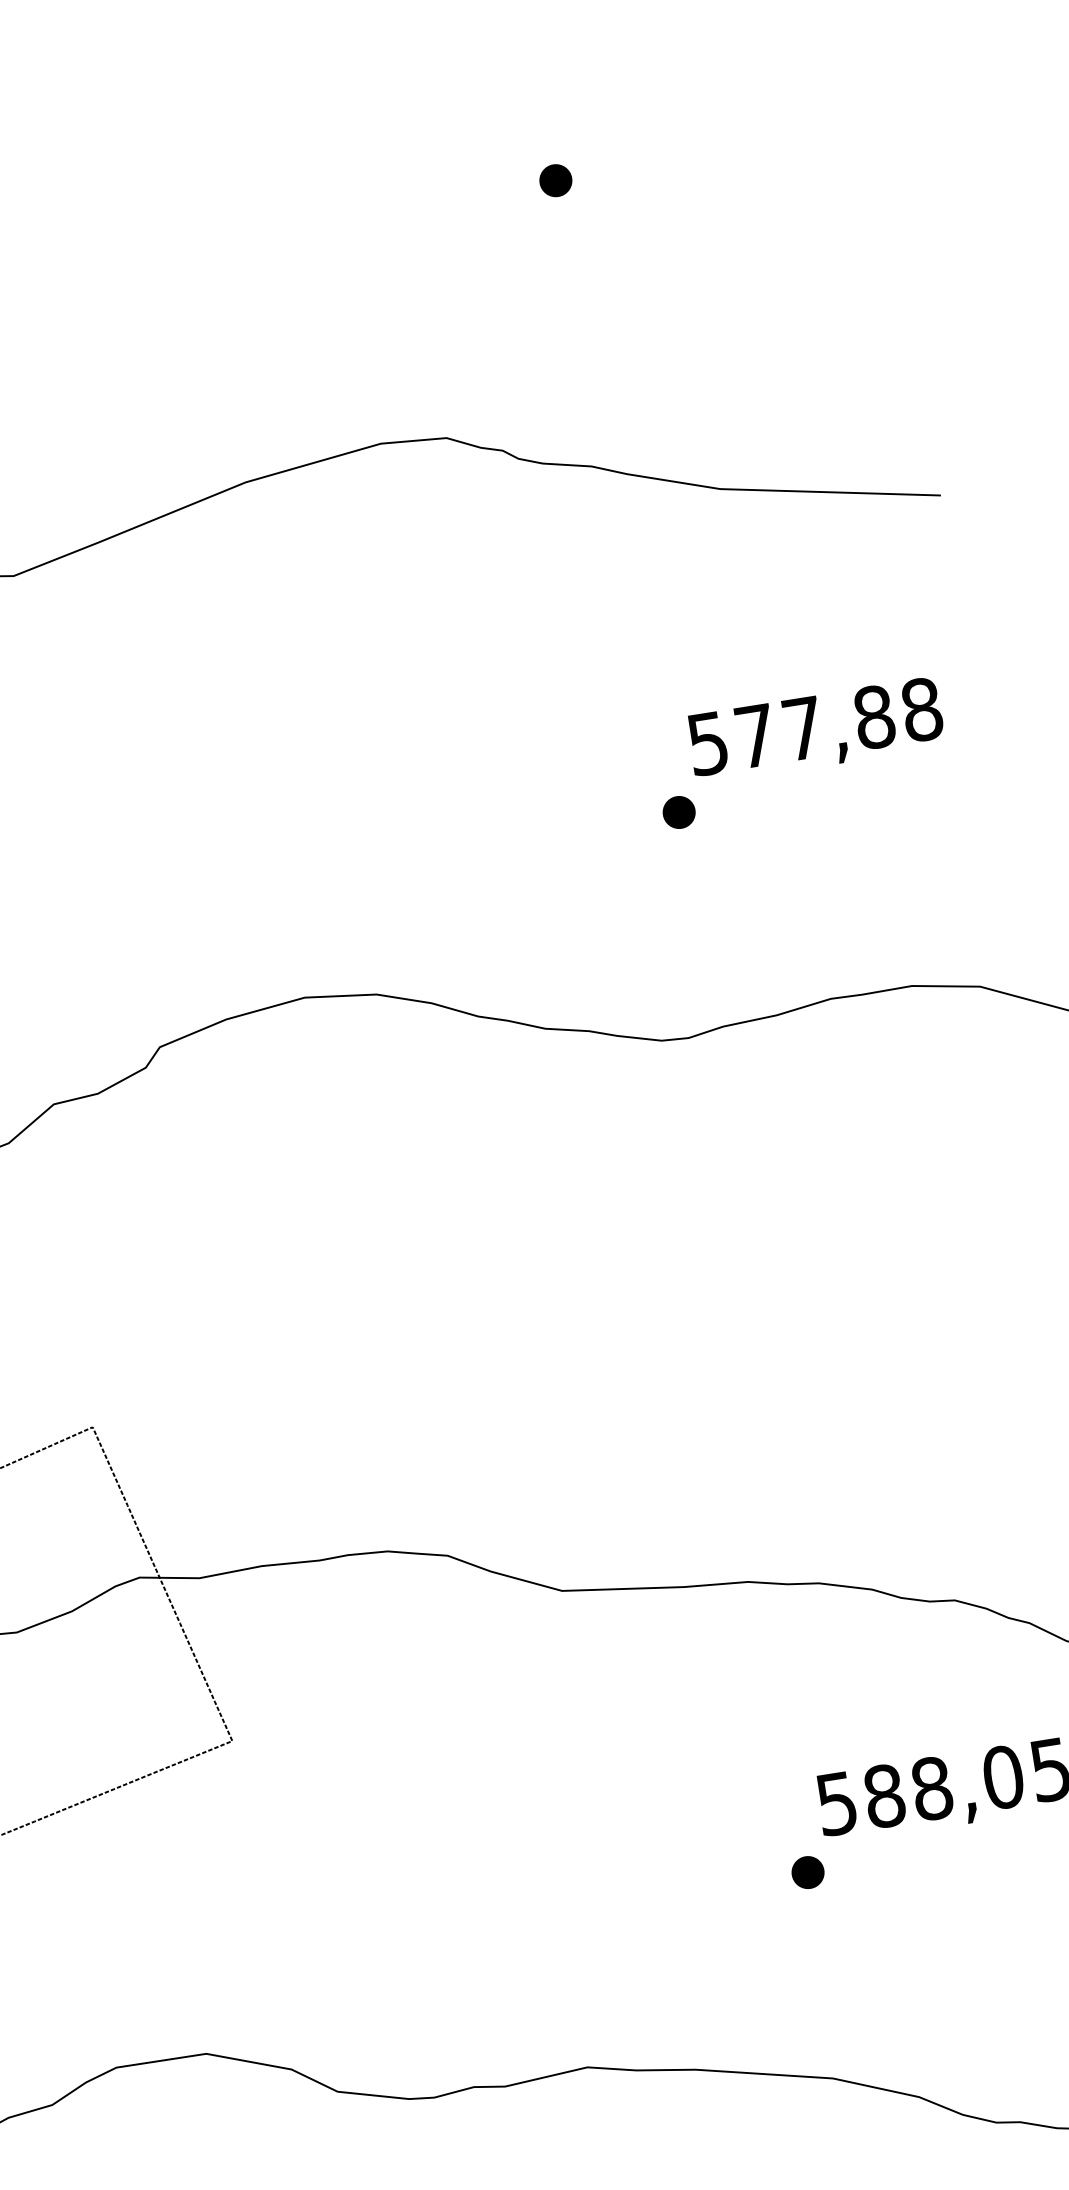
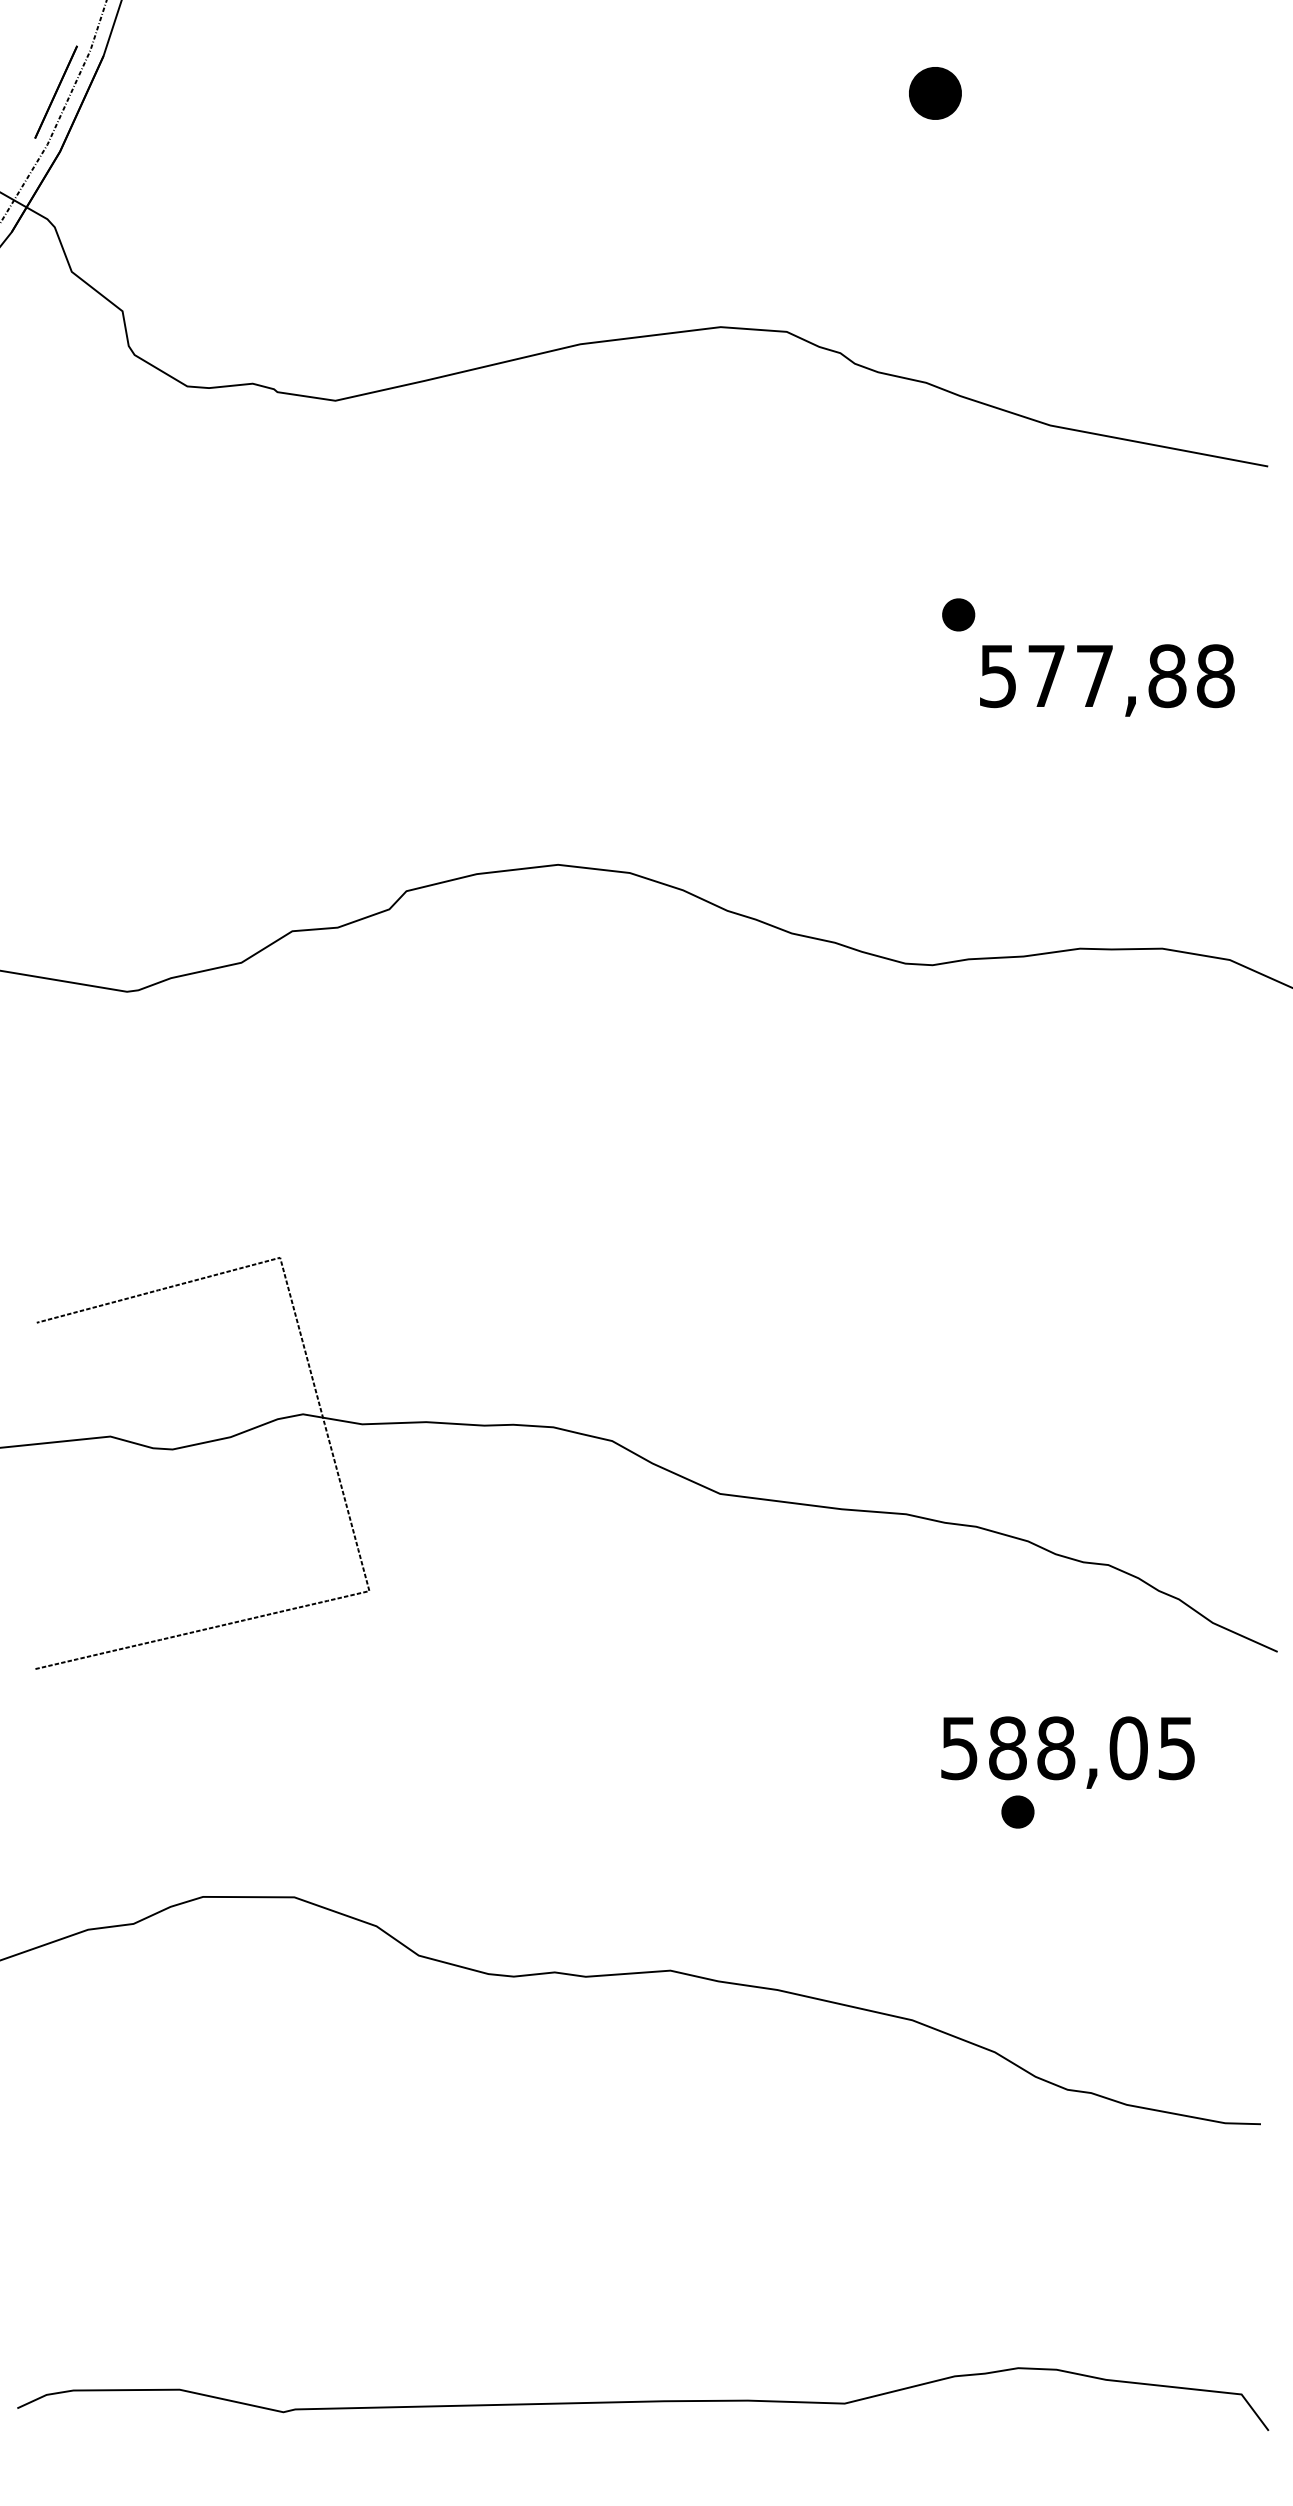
part: (555, 180) -> (935, 93), size x1.6
part: (678, 812) -> (958, 614), moved
part: (807, 1872) -> (1017, 1811), moved

